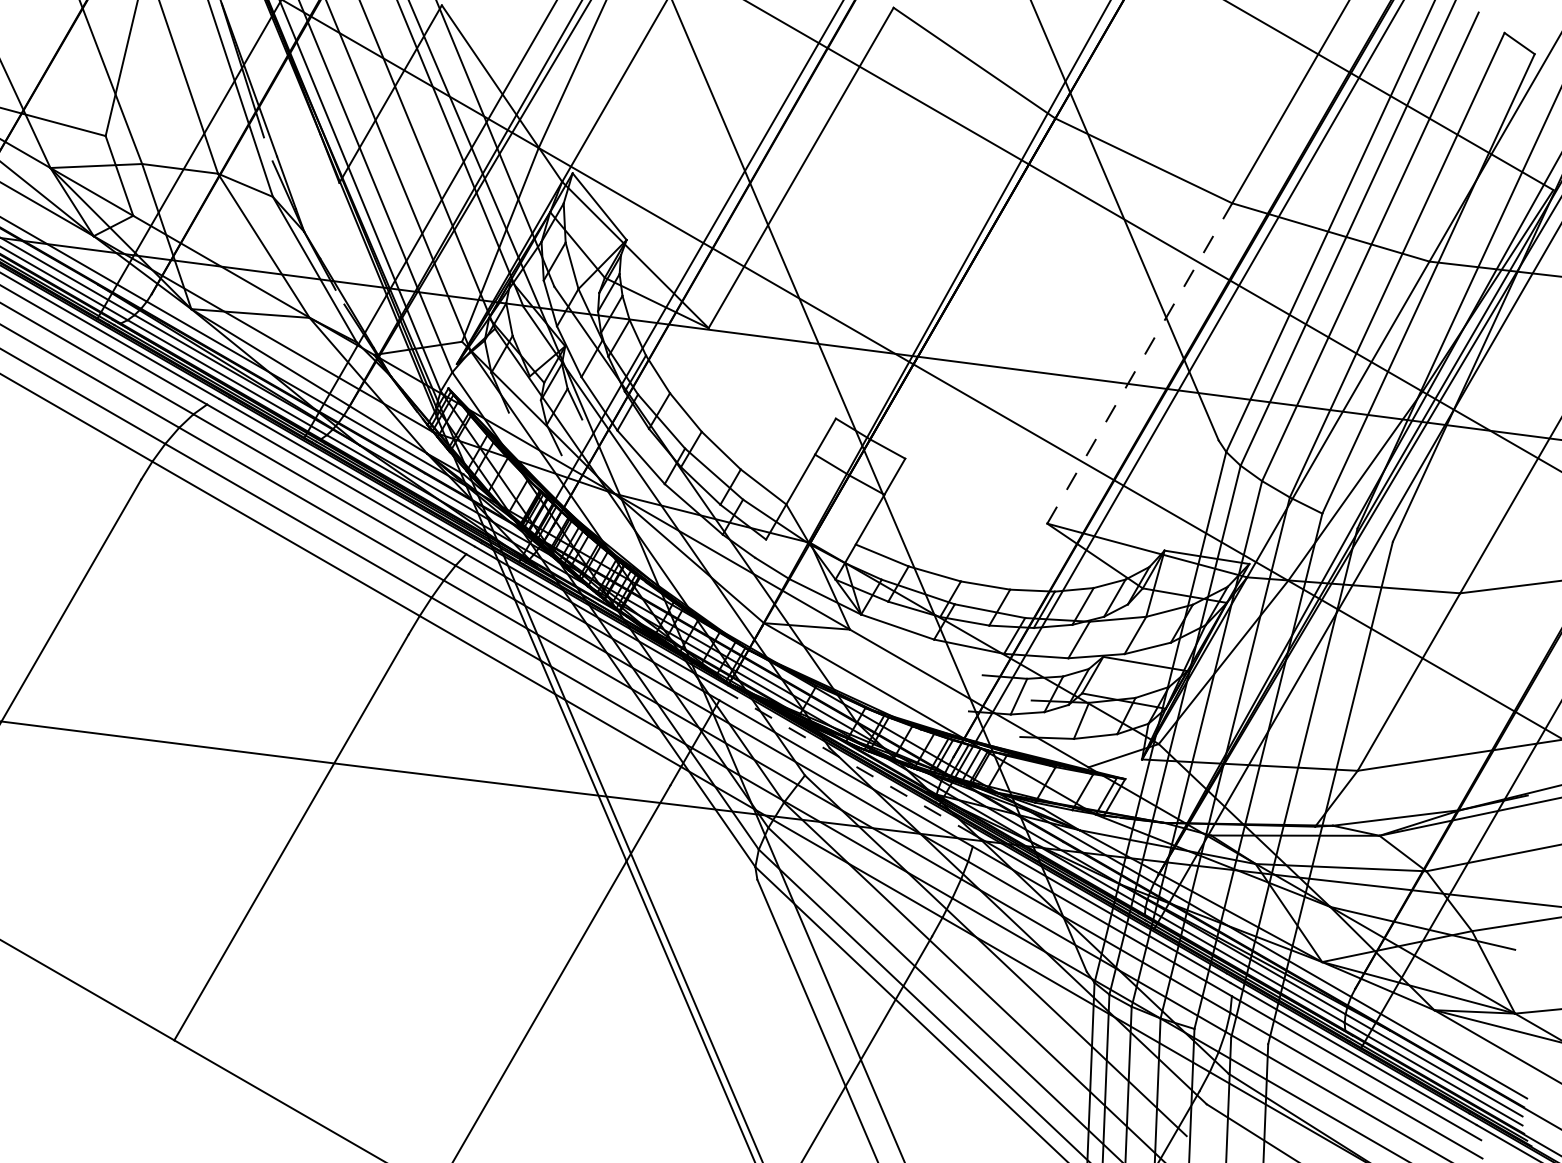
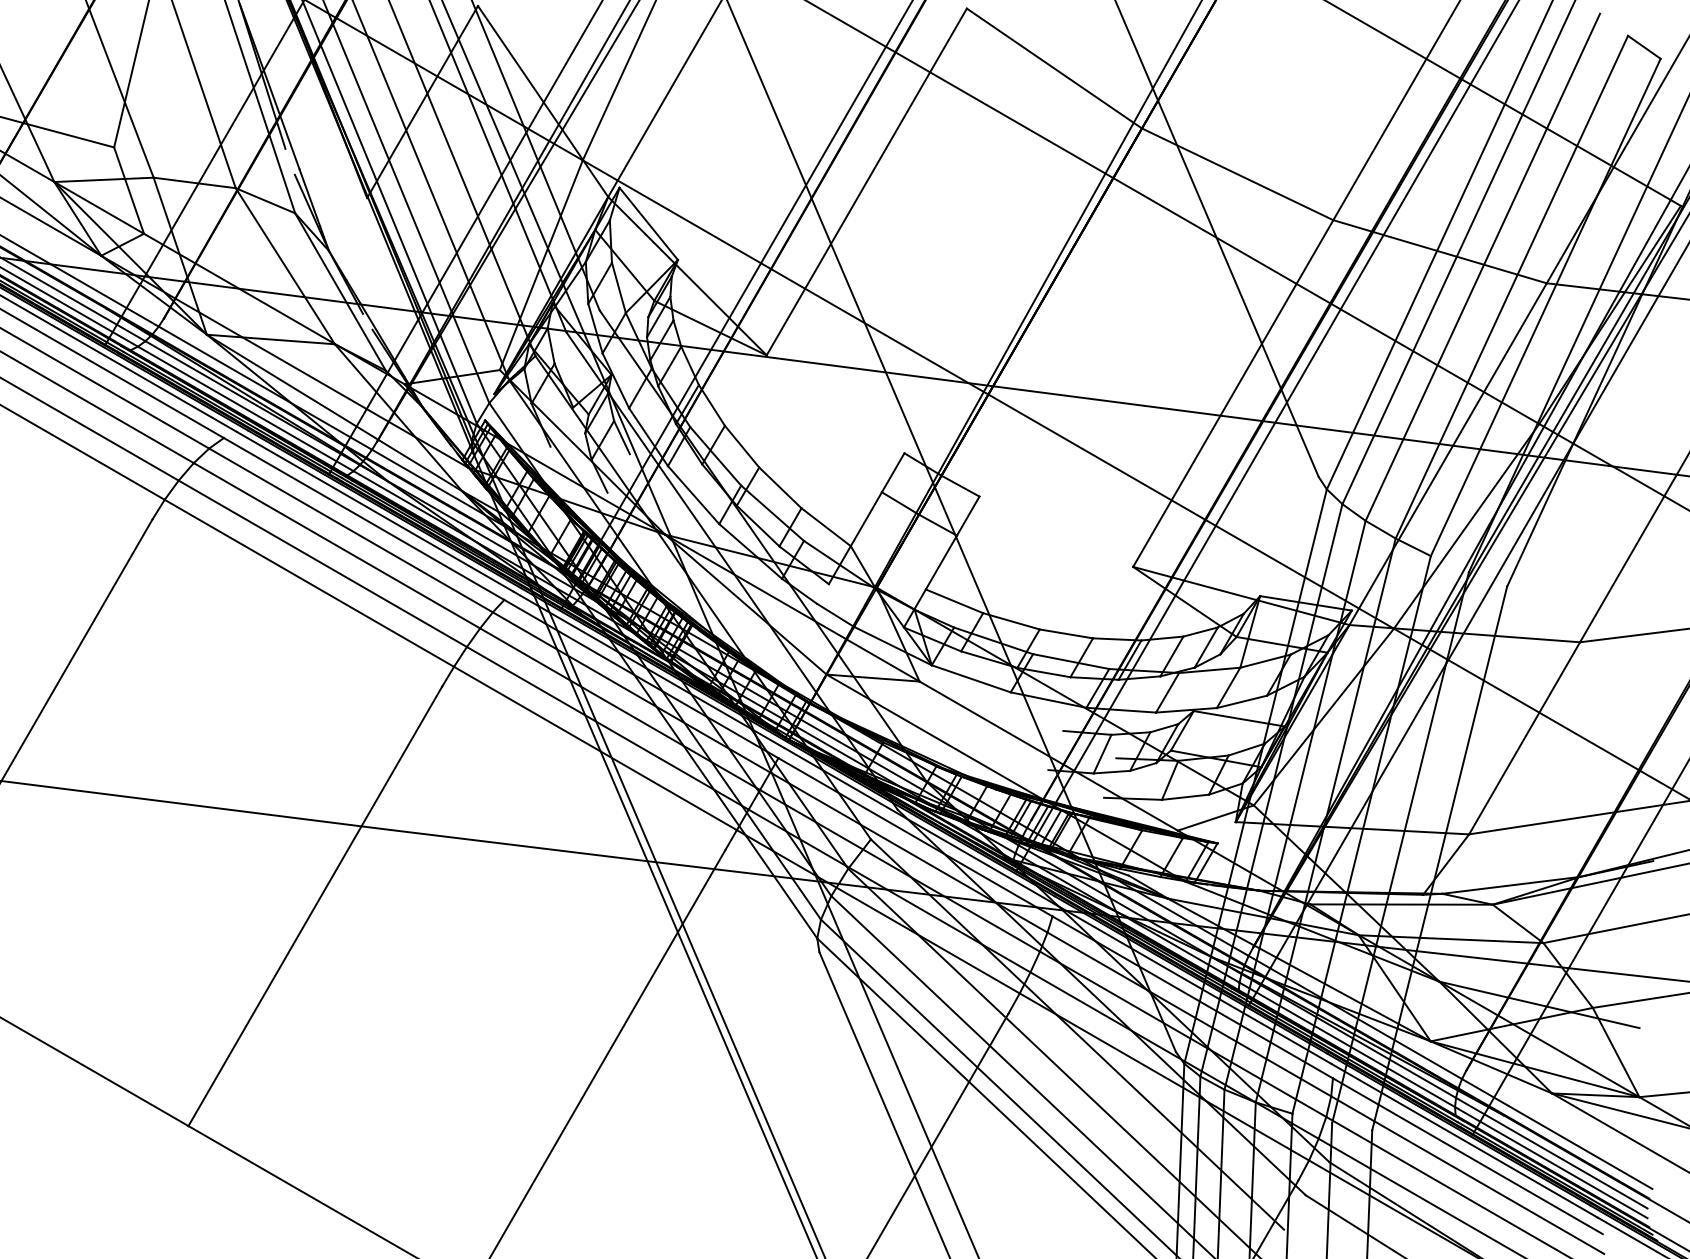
line: (1139, 363) -> (1232, 393), dashed -> solid
line: (849, 762) -> (919, 825), dashed -> solid

